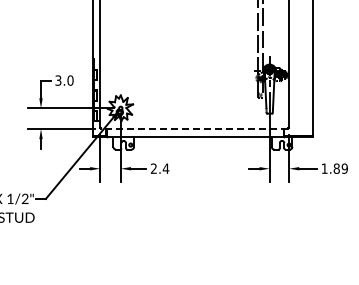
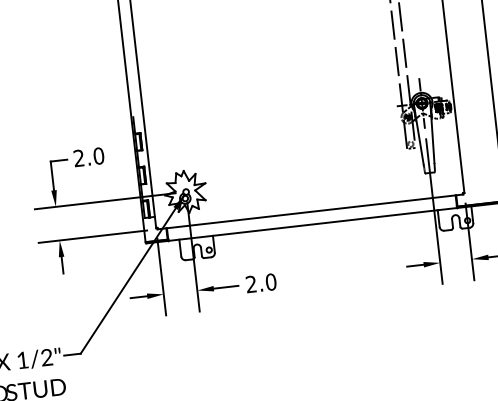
text: (58, 80) -> (79, 158), 3.0 -> 2.0
line: (194, 128) -> (310, 211), dashed -> solid
text: (165, 168) -> (270, 281), 2.4 -> 2.0

